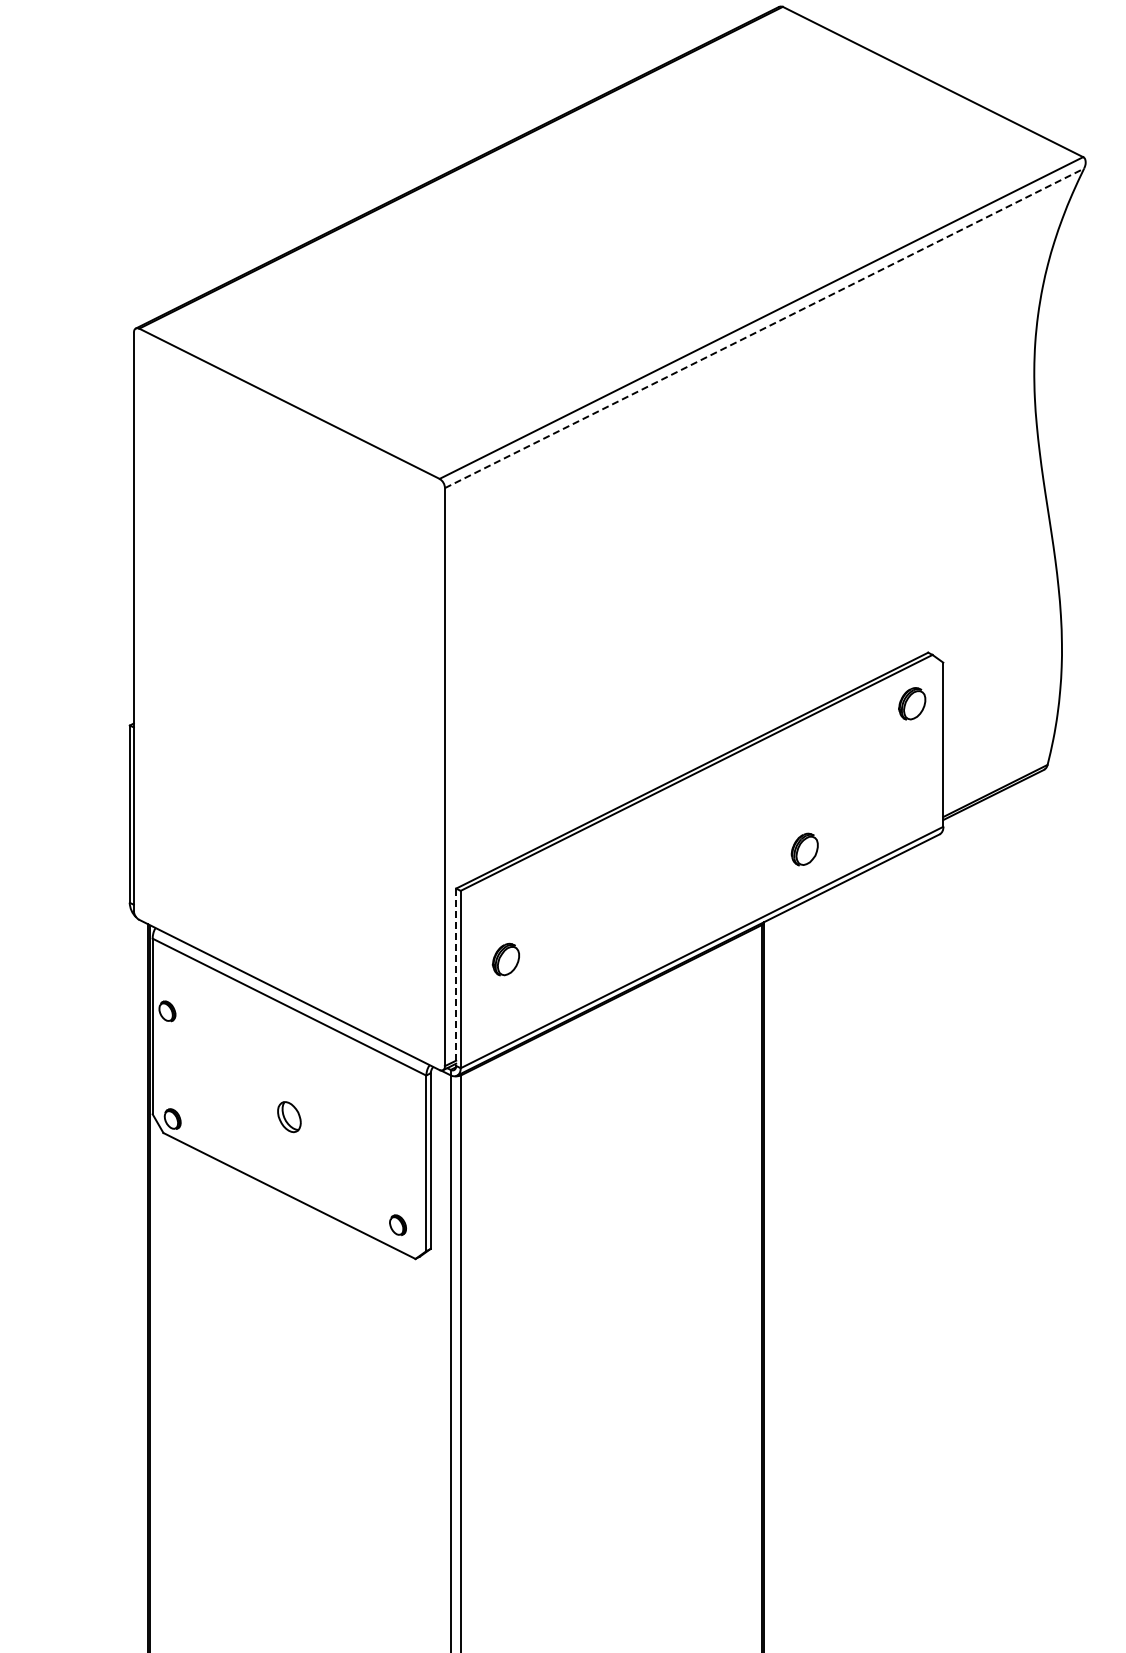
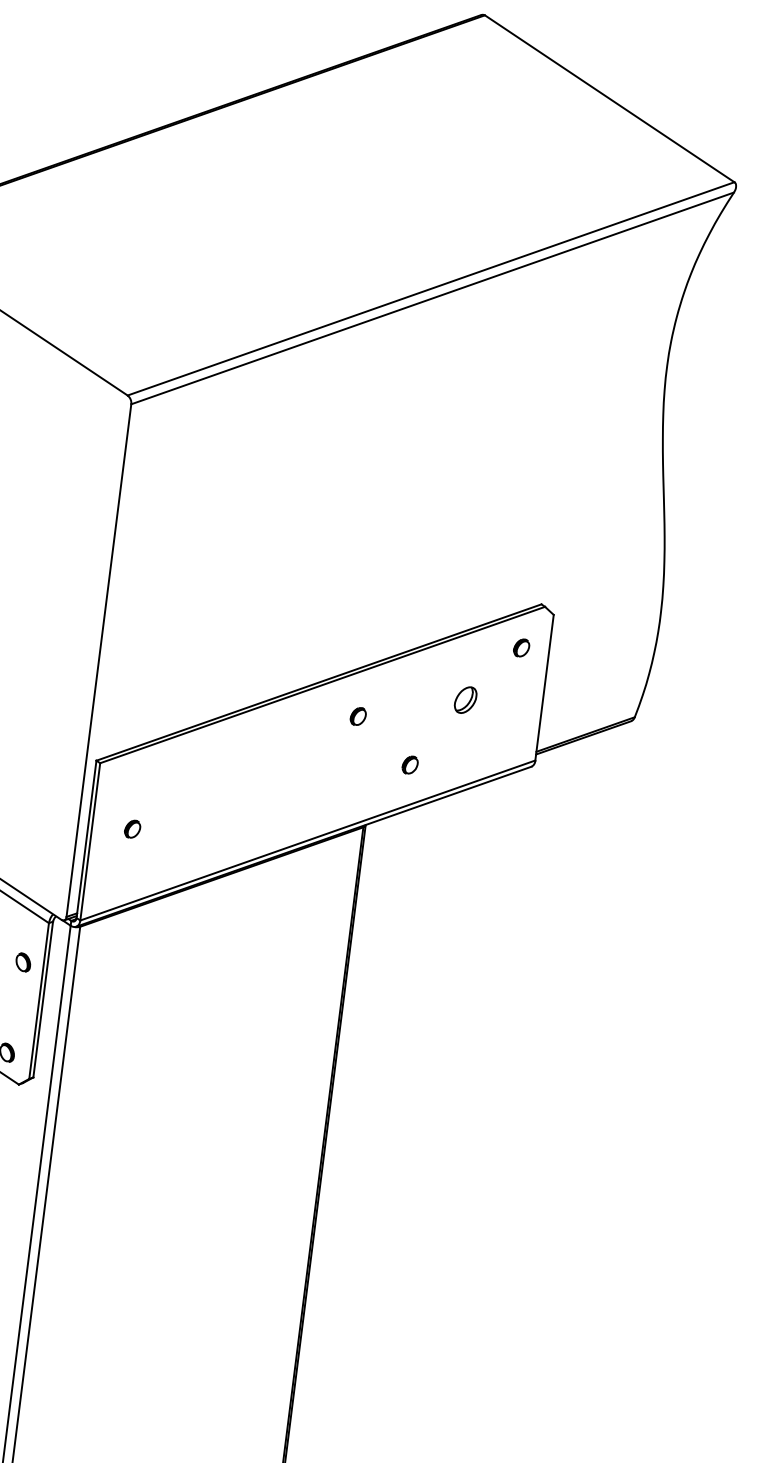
line: (764, 328) -> (432, 298), dashed -> solid
part: (912, 703) -> (521, 647), size x0.62
part: (857, 769) -> (465, 700), added
part: (740, 802) -> (358, 716), added
part: (805, 849) -> (410, 765), size x0.62
part: (505, 959) -> (132, 829), size x0.62
line: (456, 977) -> (86, 839), dashed -> solid
part: (403, 1122) -> (23, 962), added

